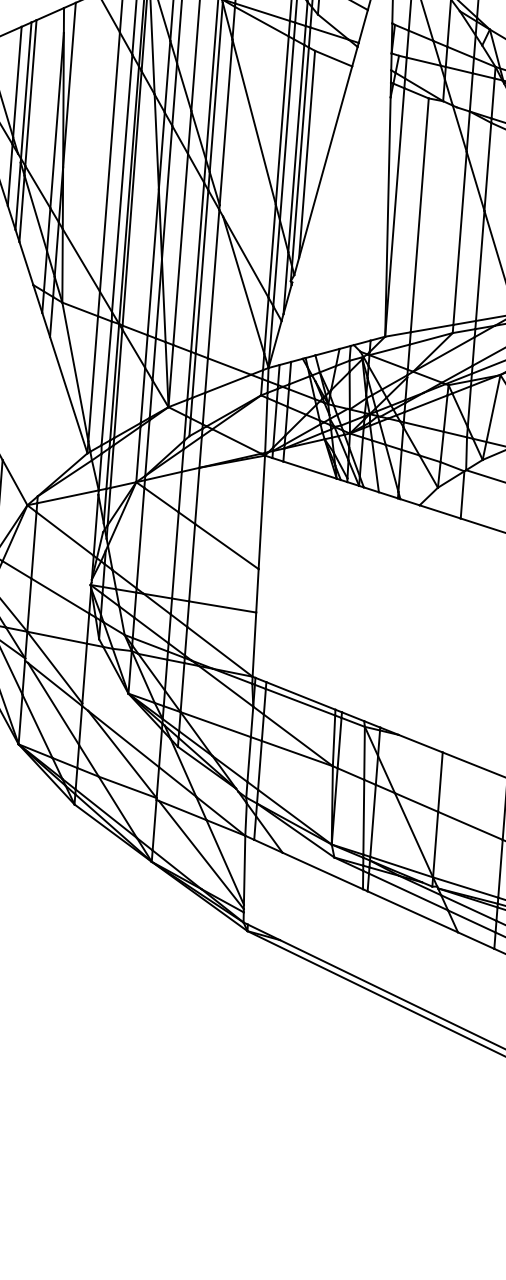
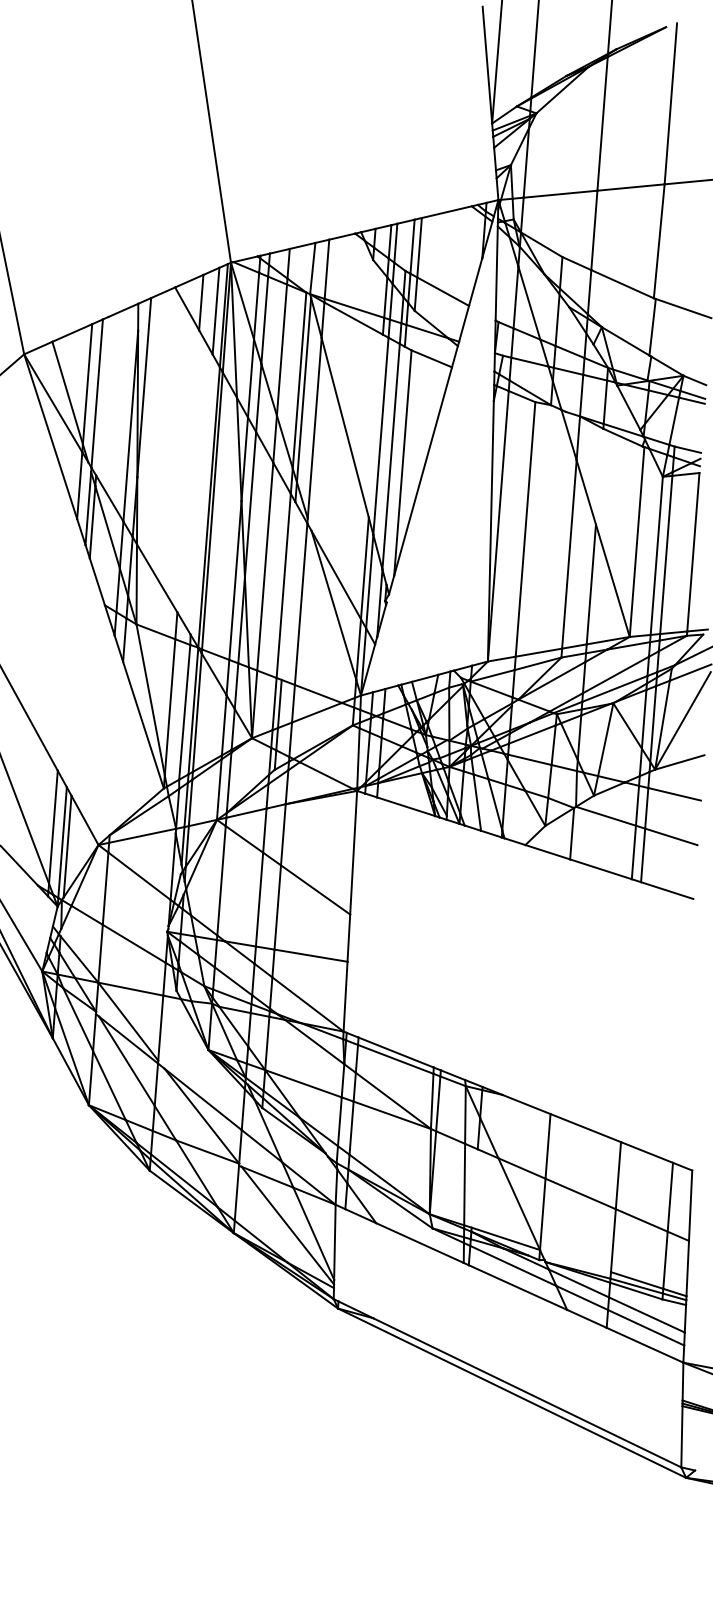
line: (31, 93) -> (102, 396), removed
line: (281, 119) -> (375, 425), removed
line: (300, 156) -> (395, 465), removed
line: (110, 162) -> (188, 471), removed
line: (487, 166) -> (599, 476), removed
line: (122, 183) -> (201, 494), removed
line: (201, 271) -> (288, 590), removed
line: (372, 820) -> (474, 1188), removed
line: (465, 887) -> (575, 1261), removed

